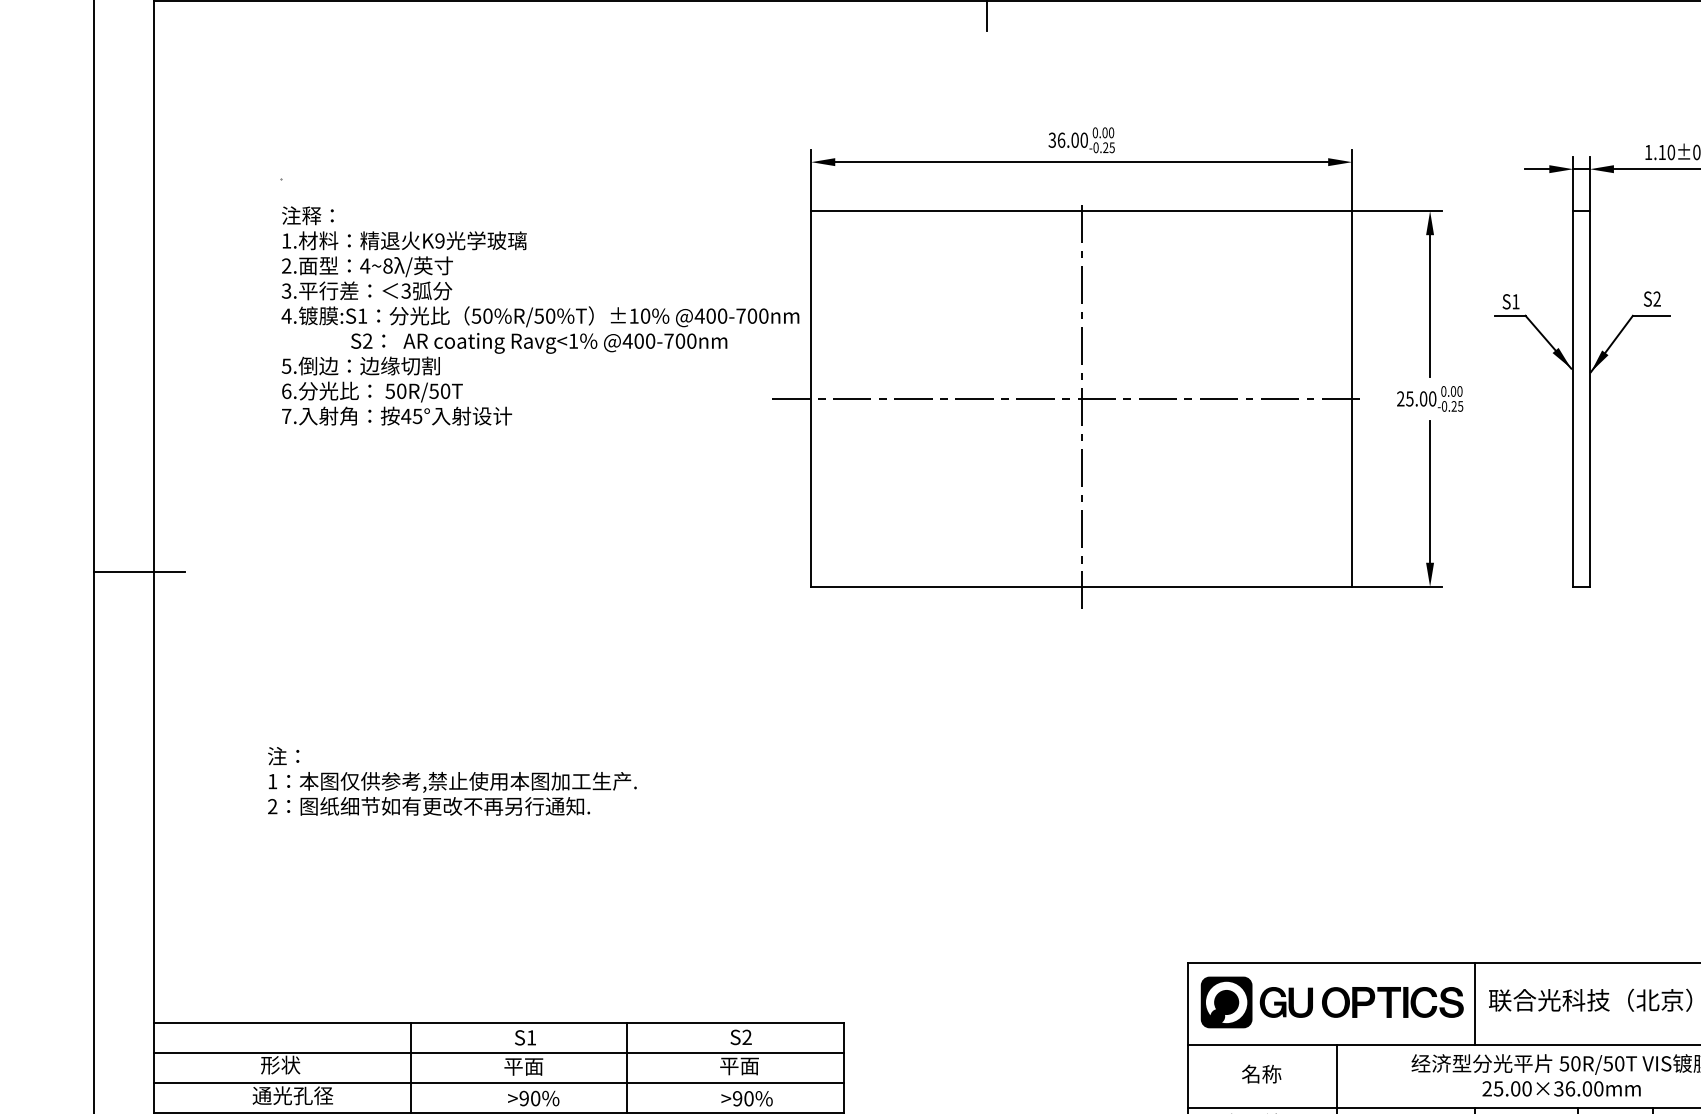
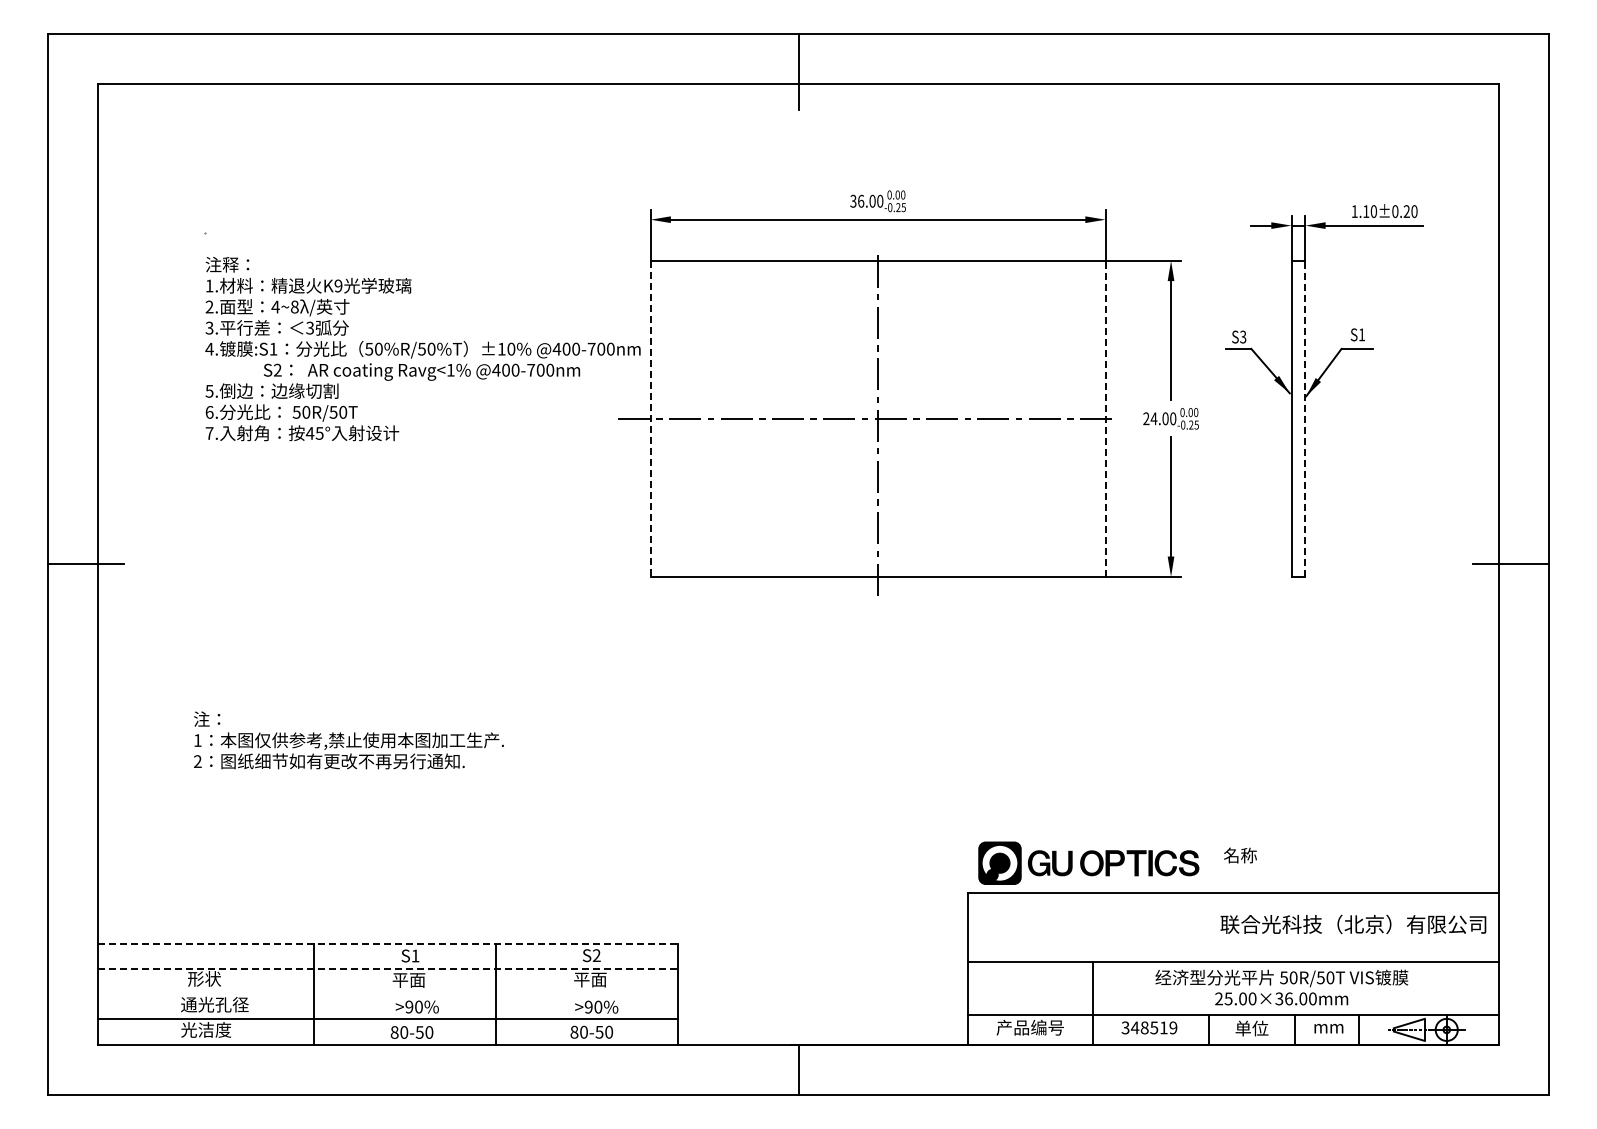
text: (1656, 298) -> (1361, 334), S2 -> S1
text: (1516, 301) -> (1243, 336), S1 -> S3
line: (811, 398) -> (650, 418), solid -> dashed
line: (1352, 398) -> (1105, 418), solid -> dashed
text: (1409, 398) -> (1153, 418), 25.00 -> 24.00
line: (1589, 398) -> (1305, 418), solid -> dashed
part: (1331, 1001) -> (1088, 862), moved
line: (1474, 1003) -> (1208, 927), removed
line: (499, 1022) -> (388, 943), solid -> dashed
line: (499, 1052) -> (388, 968), solid -> dashed
text: (1261, 1074) -> (1240, 855), moved
line: (498, 1083) -> (387, 994), removed

